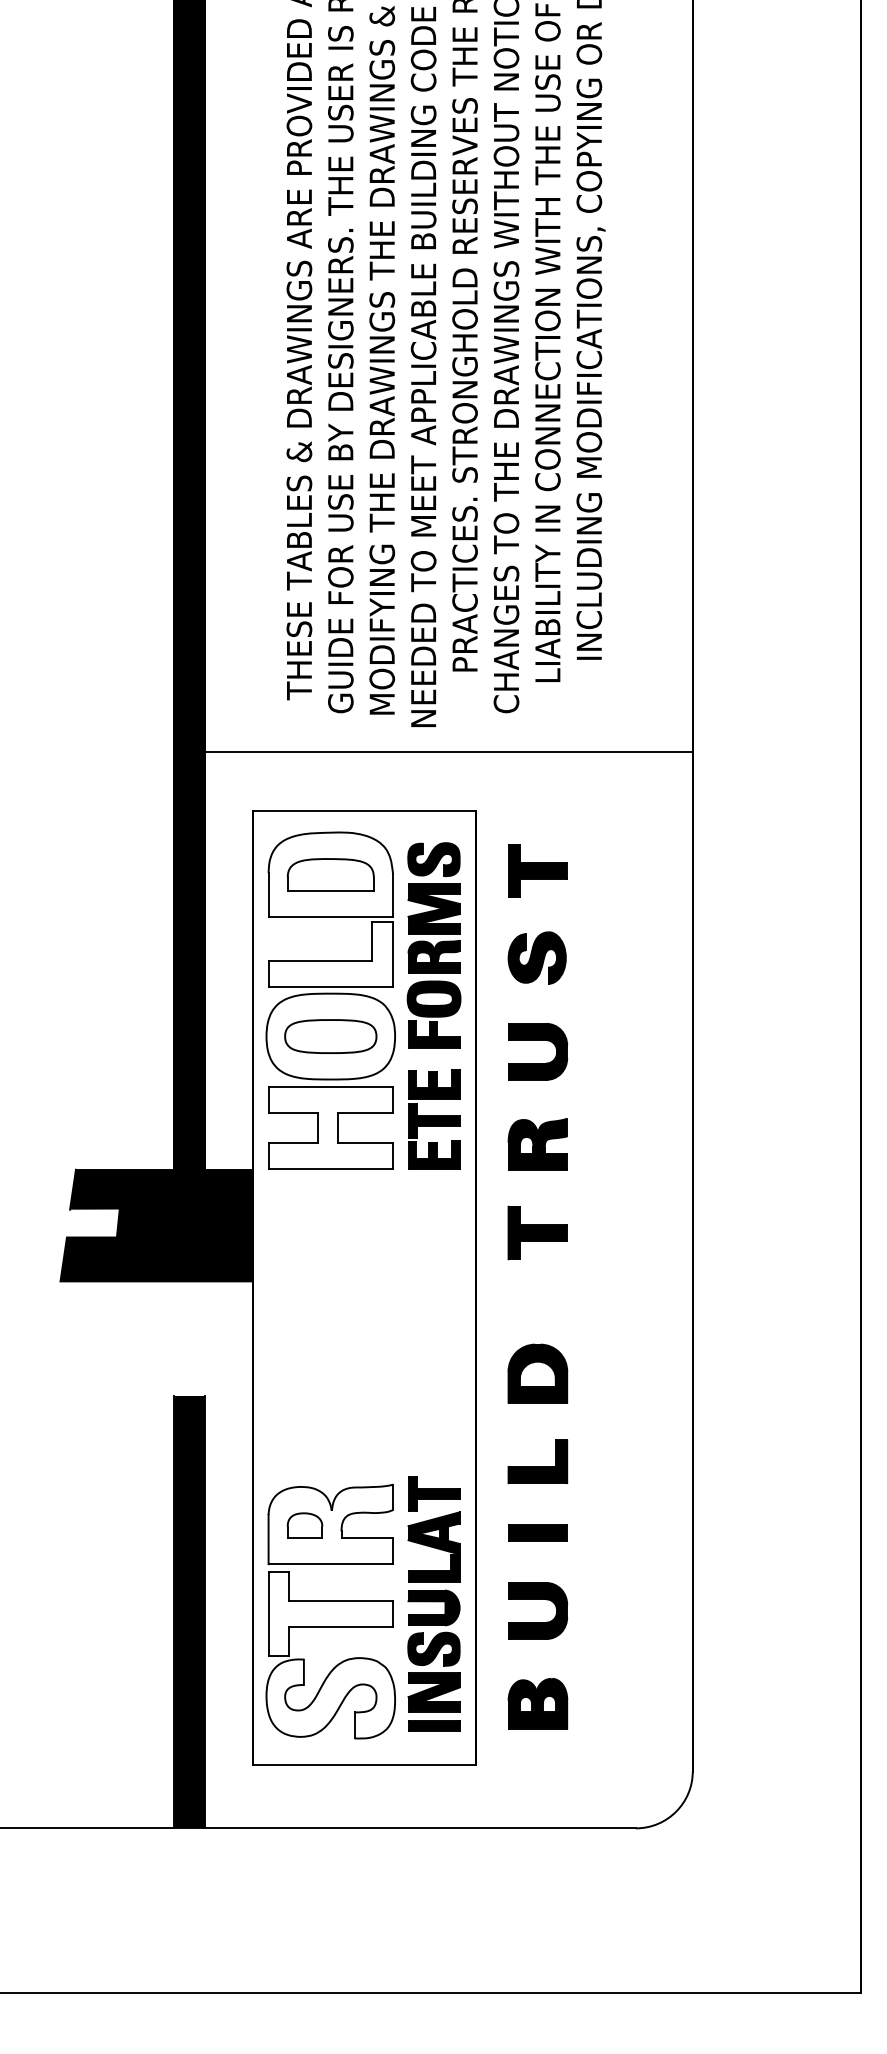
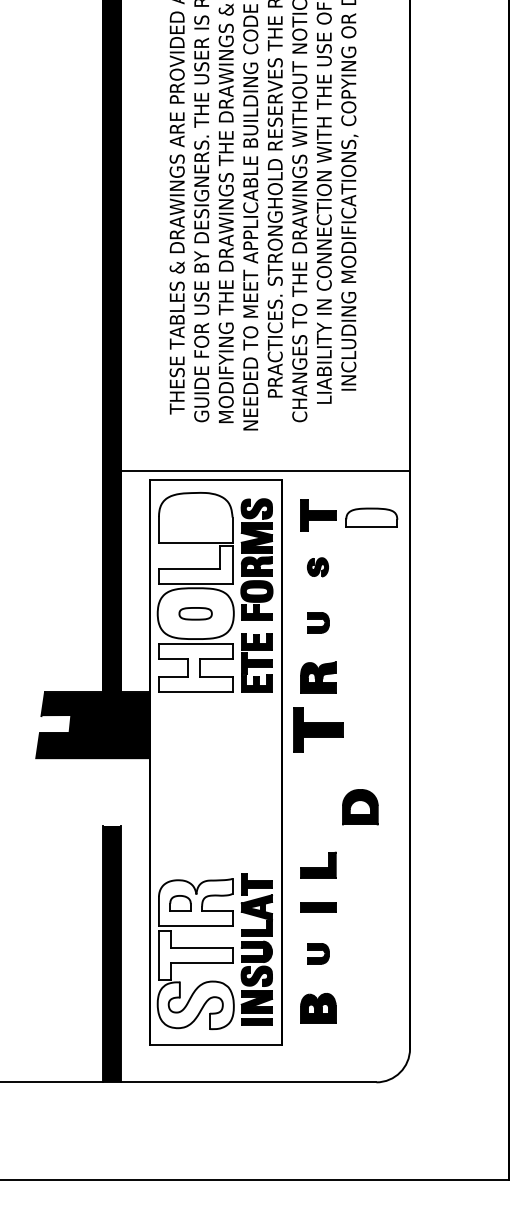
line: (448, 752) -> (265, 471), moved
part: (330, 874) -> (371, 517), moved
part: (536, 958) -> (317, 567), size x0.6
part: (330, 1036) -> (195, 613), size x0.6
part: (538, 1051) -> (318, 622), size x0.6
part: (538, 1232) -> (318, 729), size x1.4
part: (538, 1374) -> (360, 807), moved
part: (538, 1610) -> (318, 953), size x0.6

